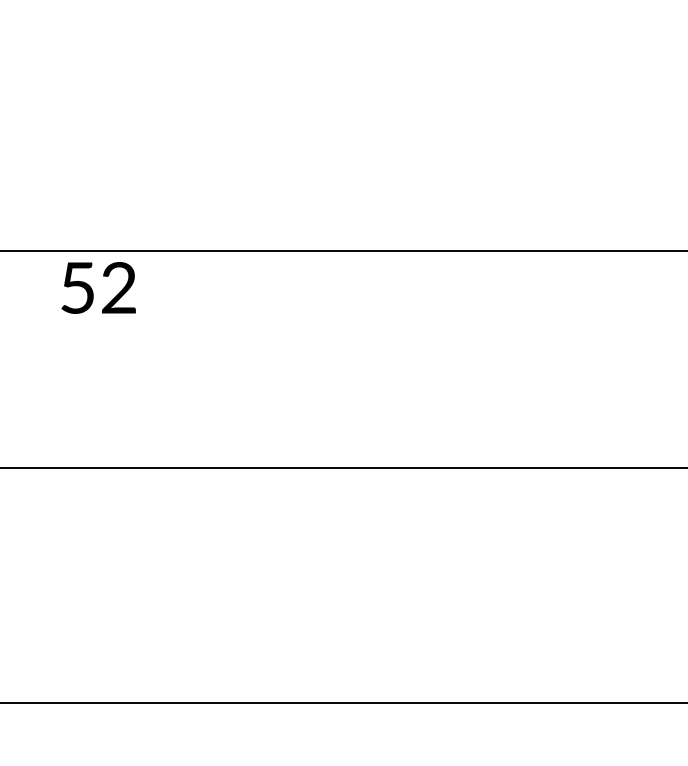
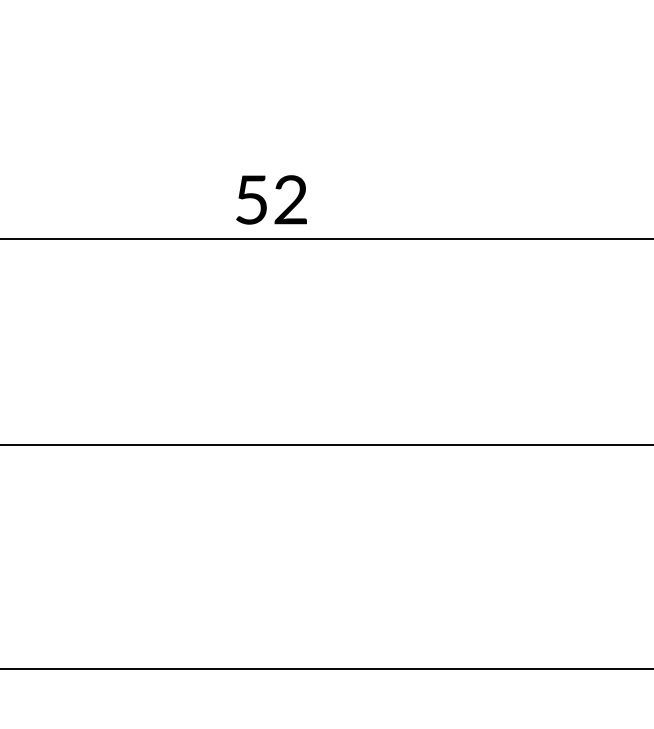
text: (98, 287) -> (271, 199), moved

